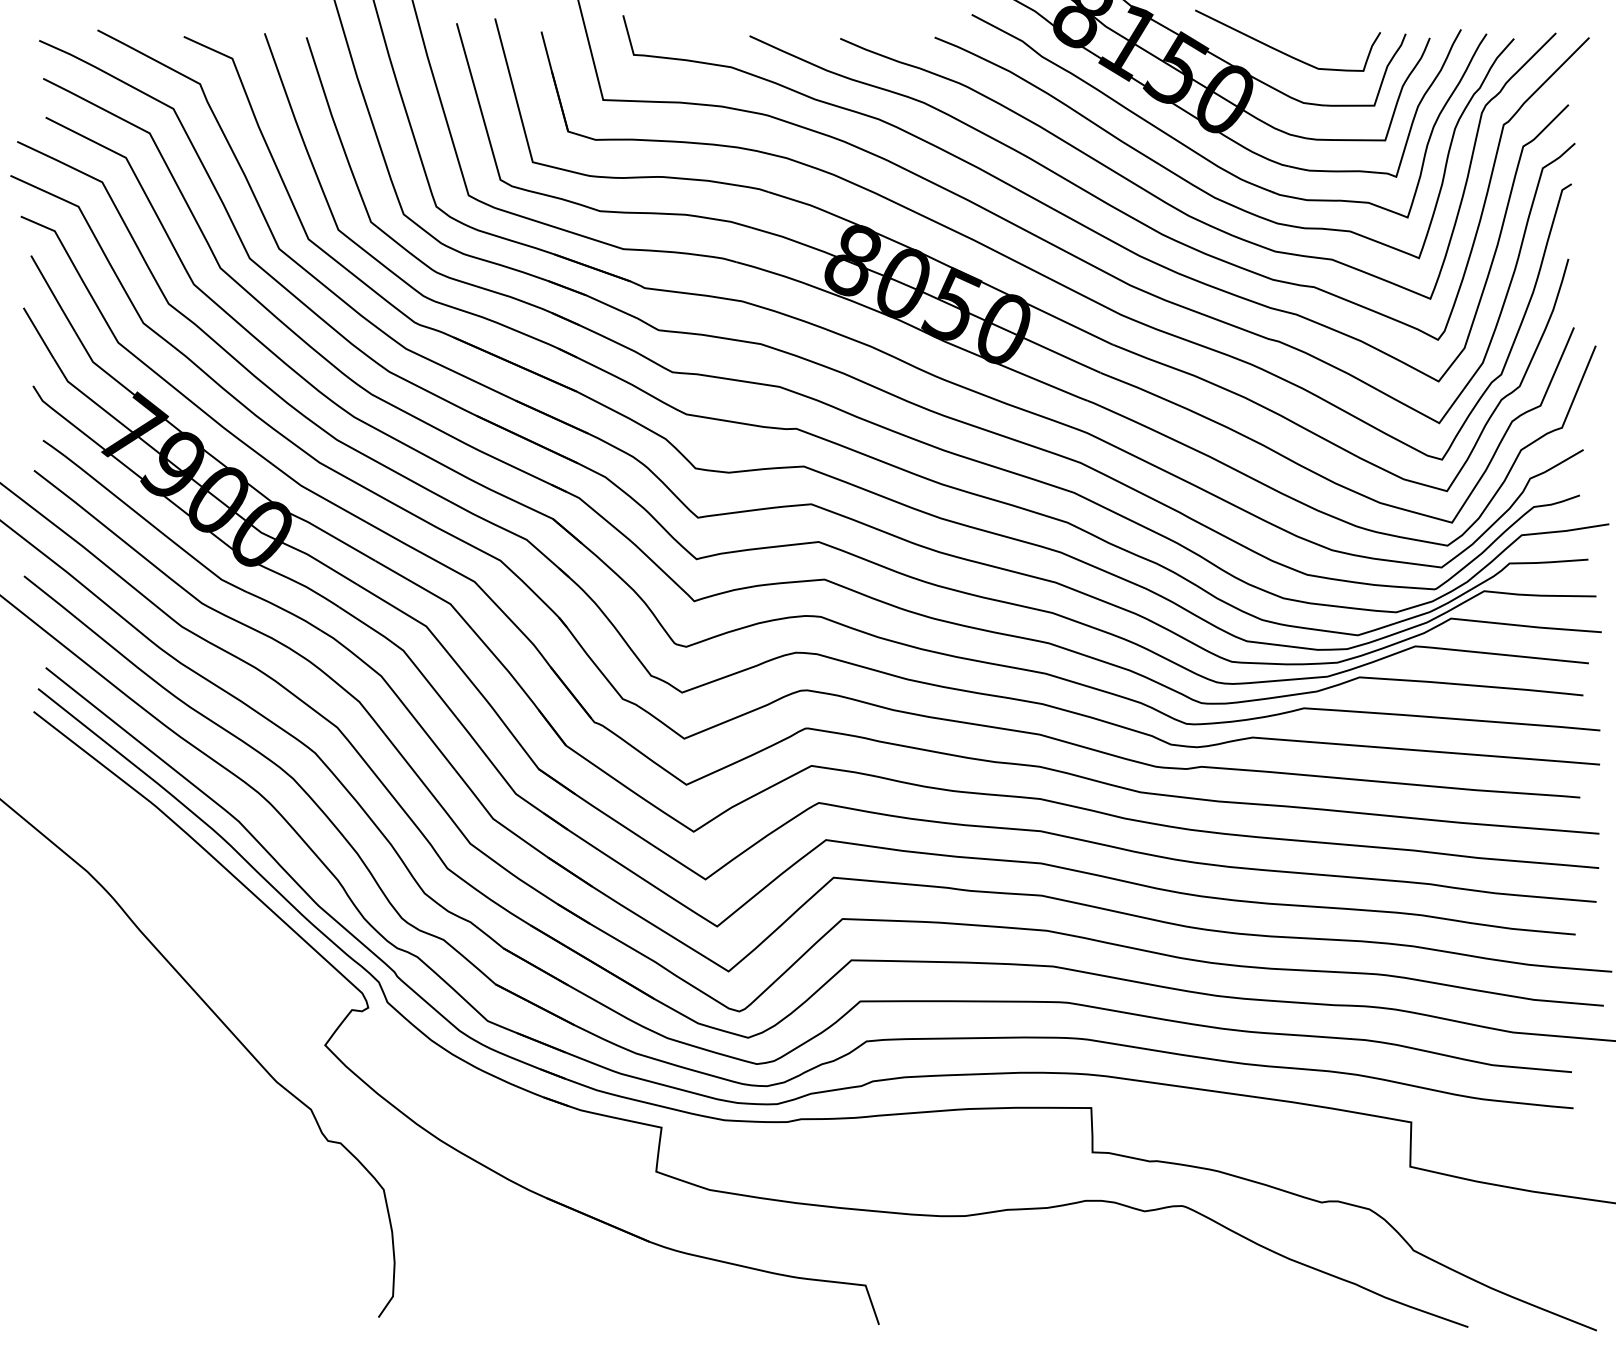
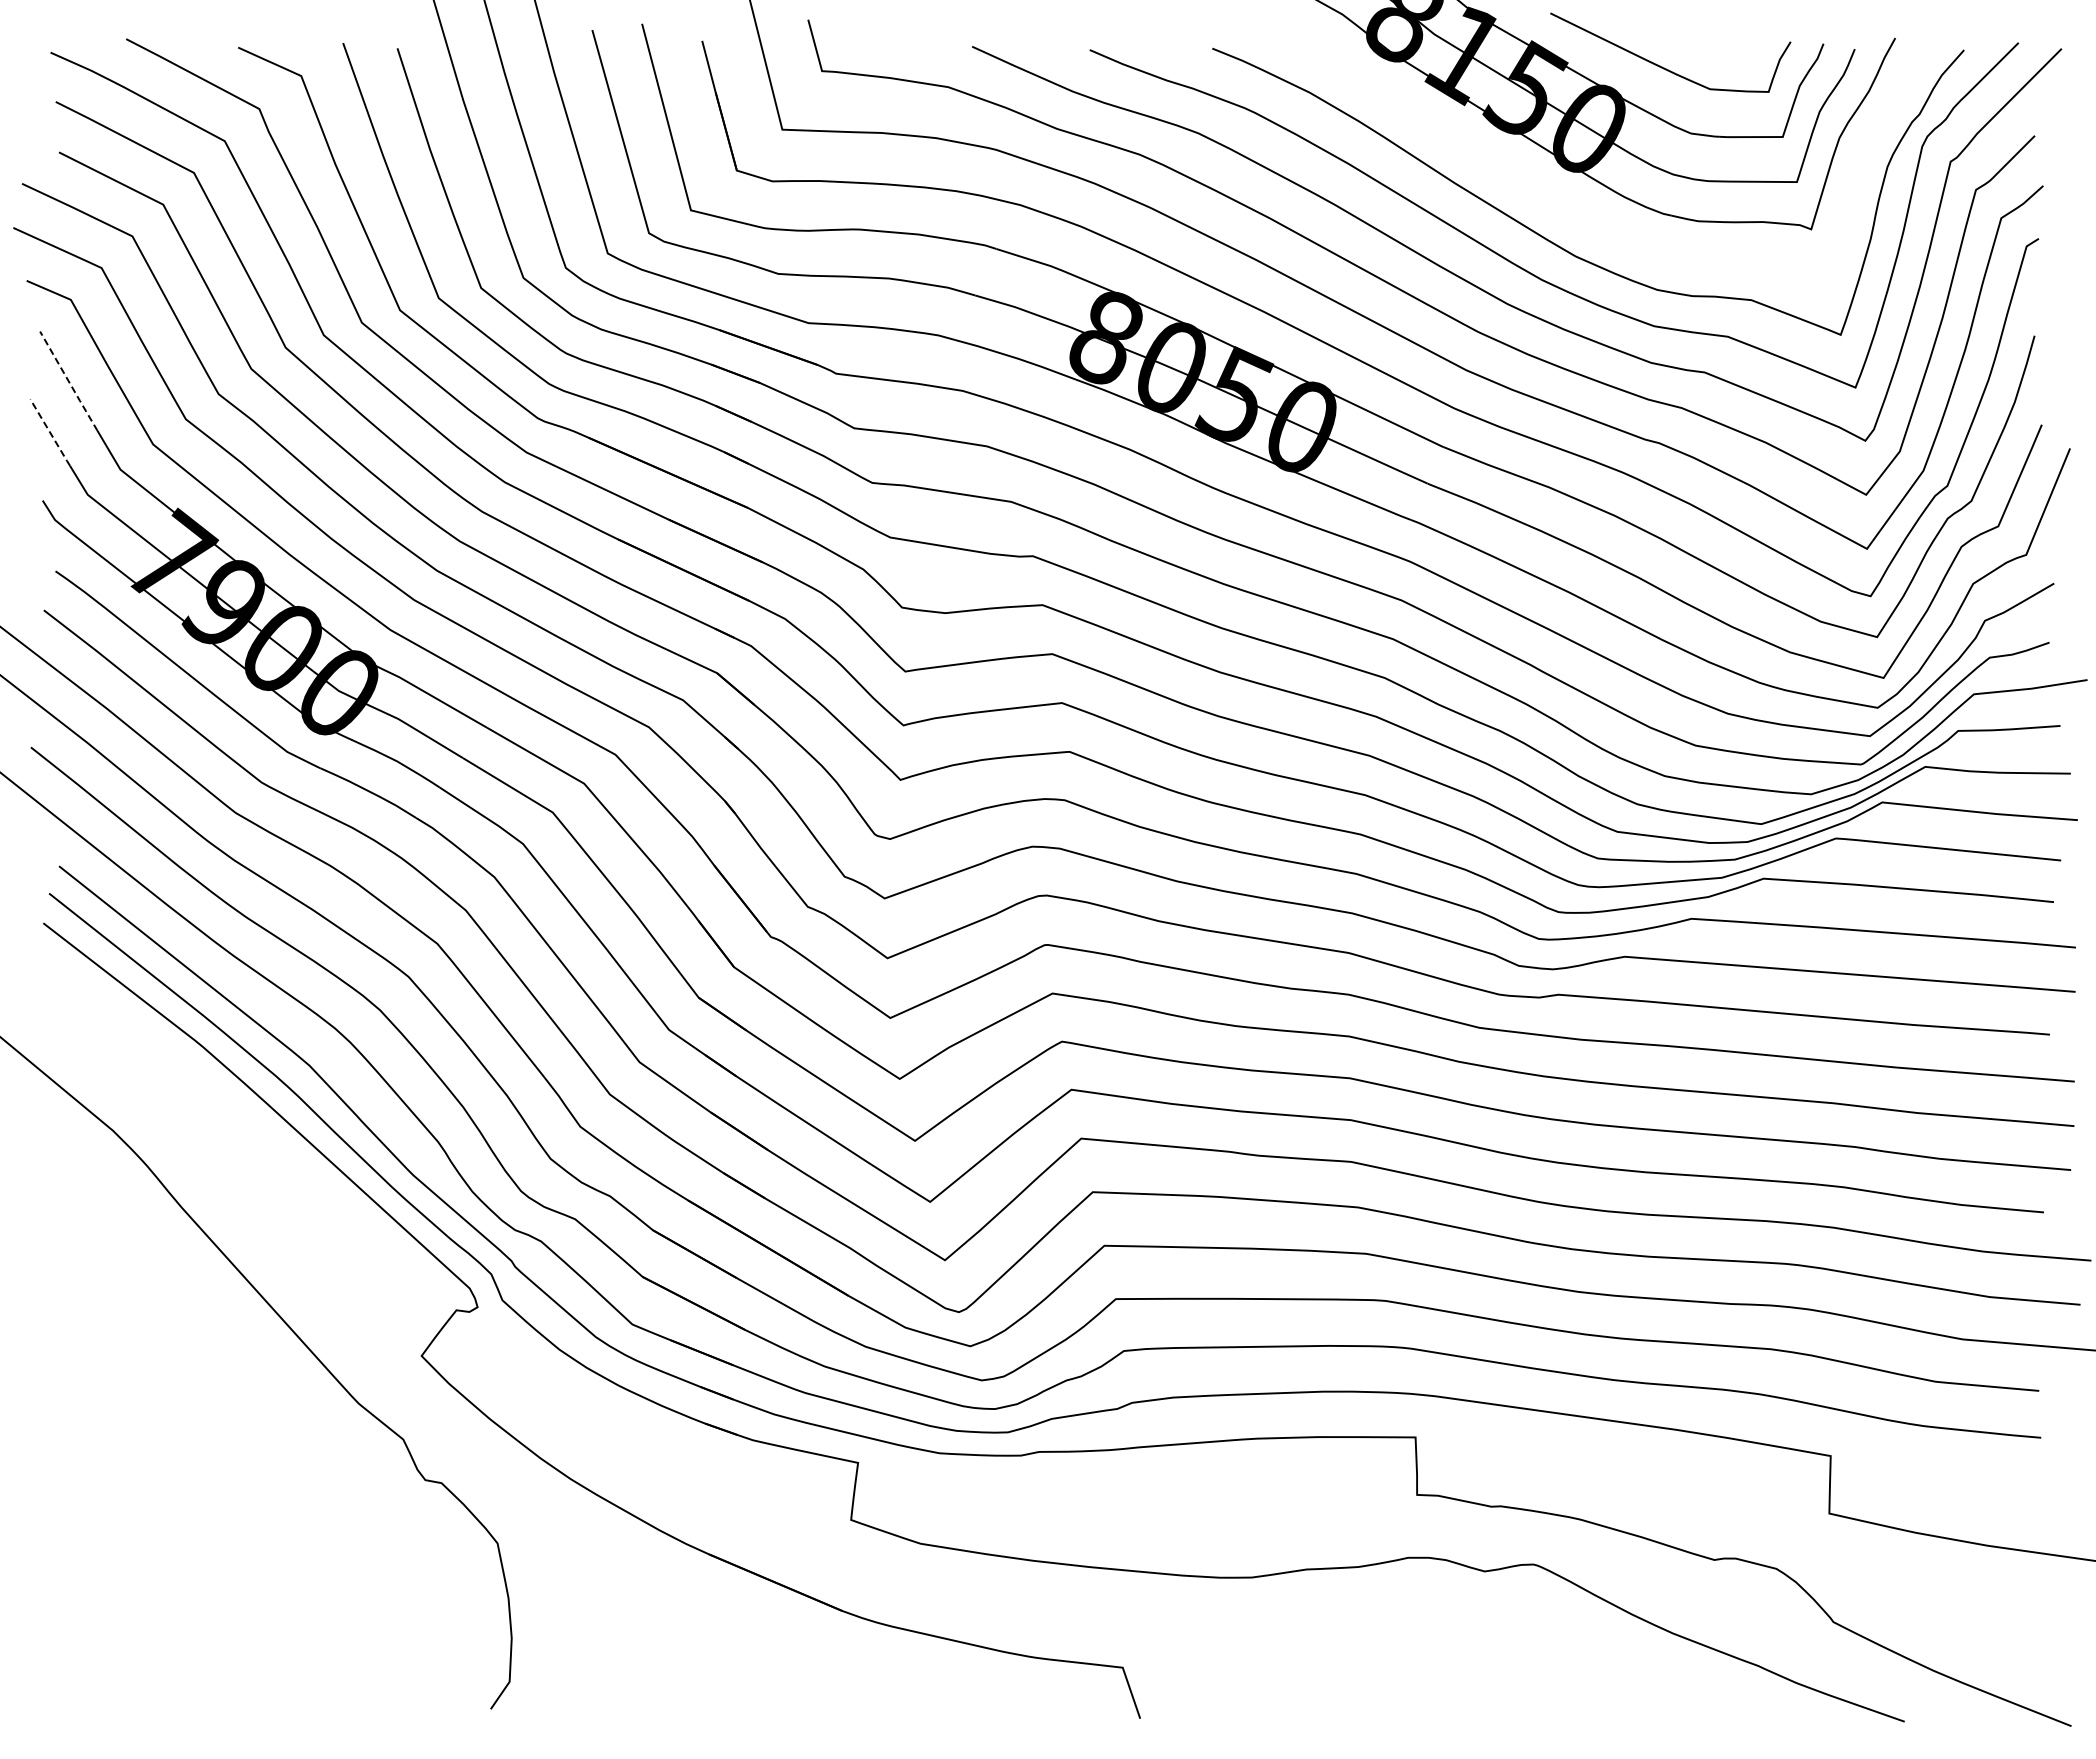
part: (1202, 155) -> (1559, 201), removed
line: (53, 294) -> (69, 381), solid -> dashed
line: (39, 333) -> (50, 432), solid -> dashed

